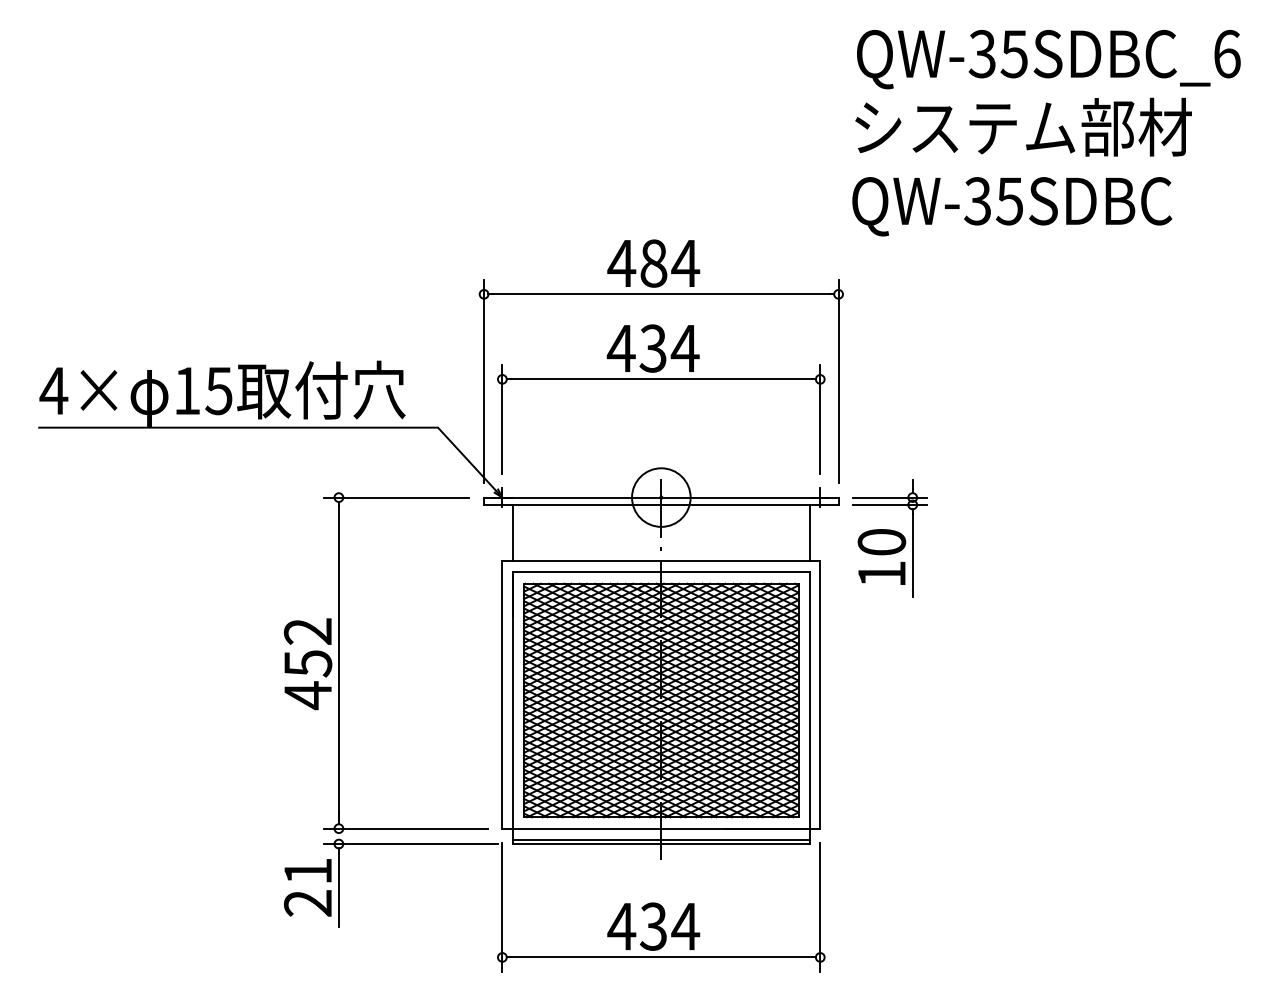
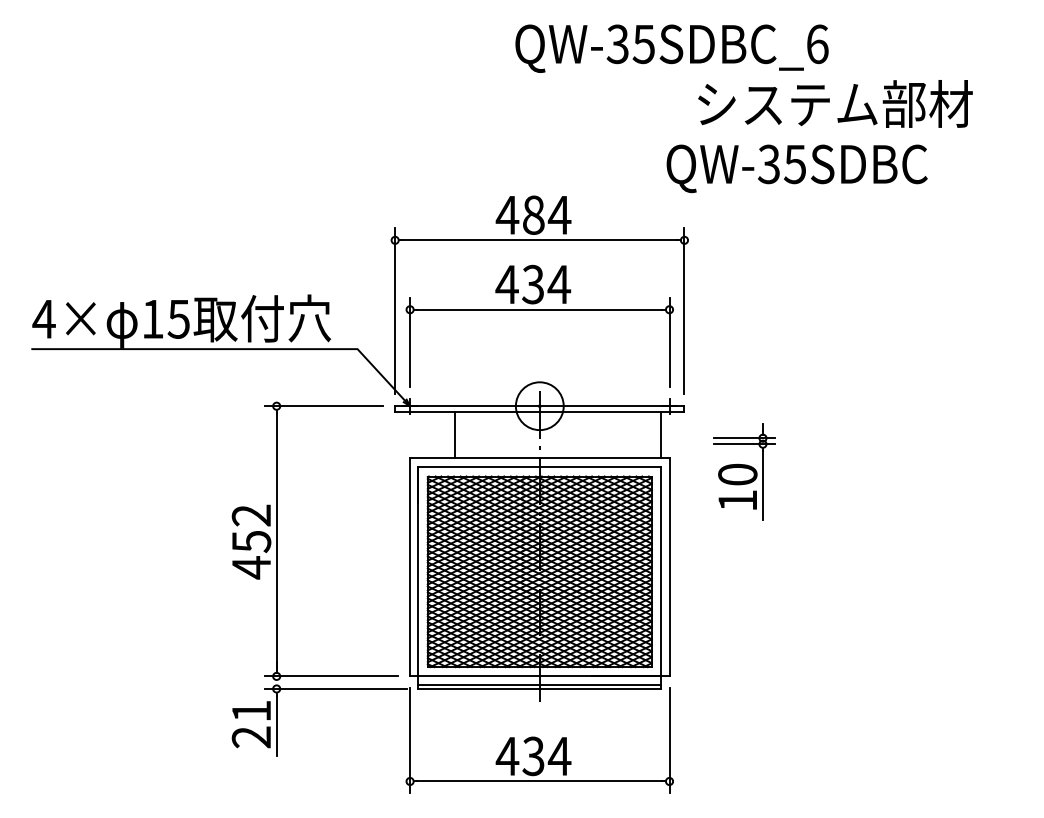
text: (1048, 59) -> (671, 48), moved
text: (1011, 206) -> (796, 168), moved
line: (512, 533) -> (455, 435), moved
part: (890, 538) -> (744, 471), moved

